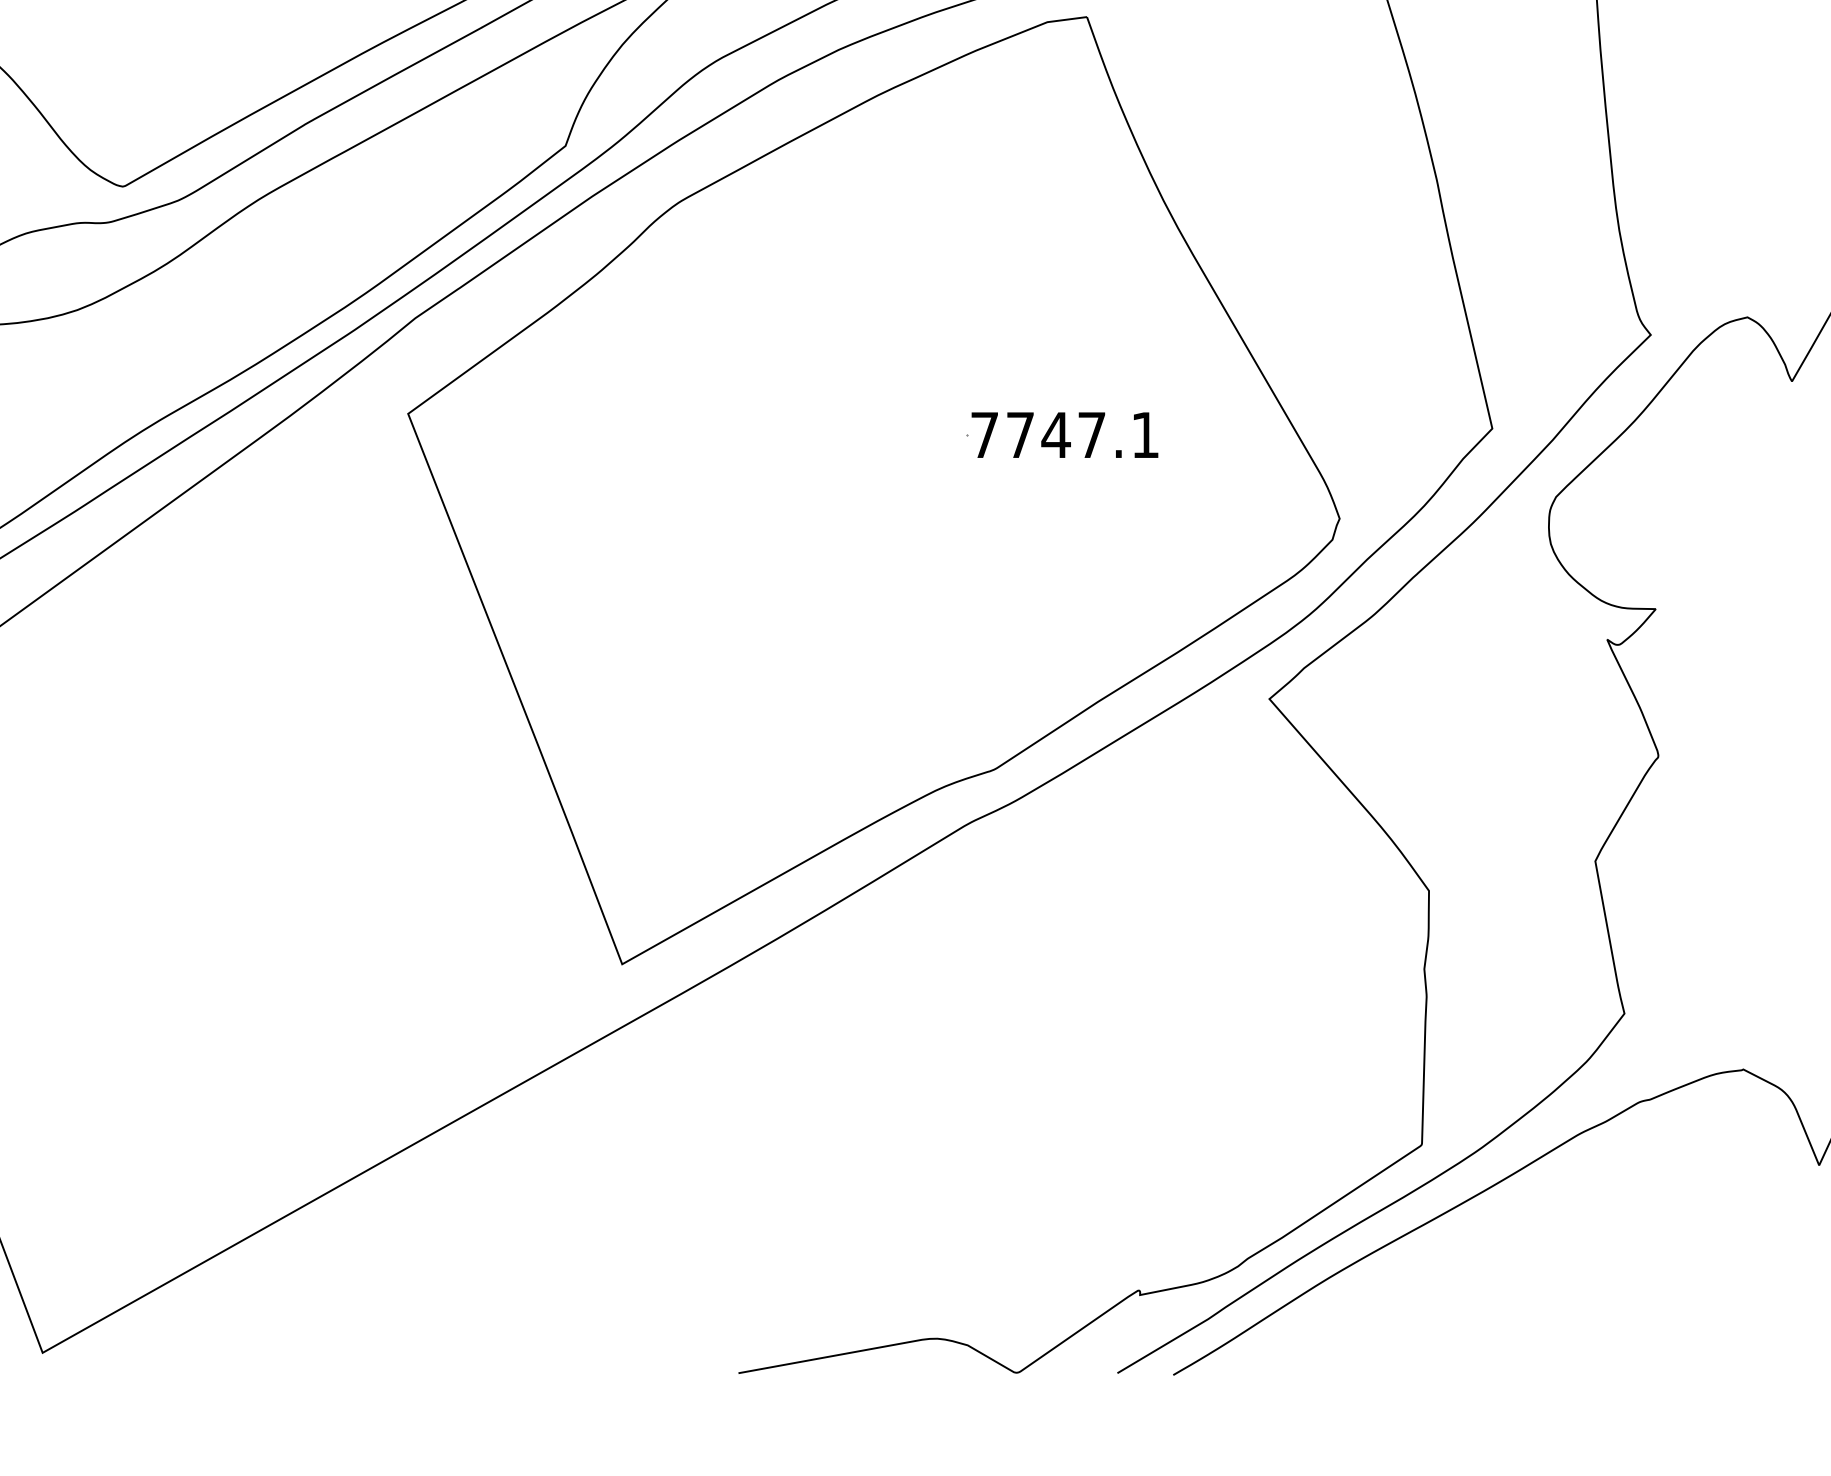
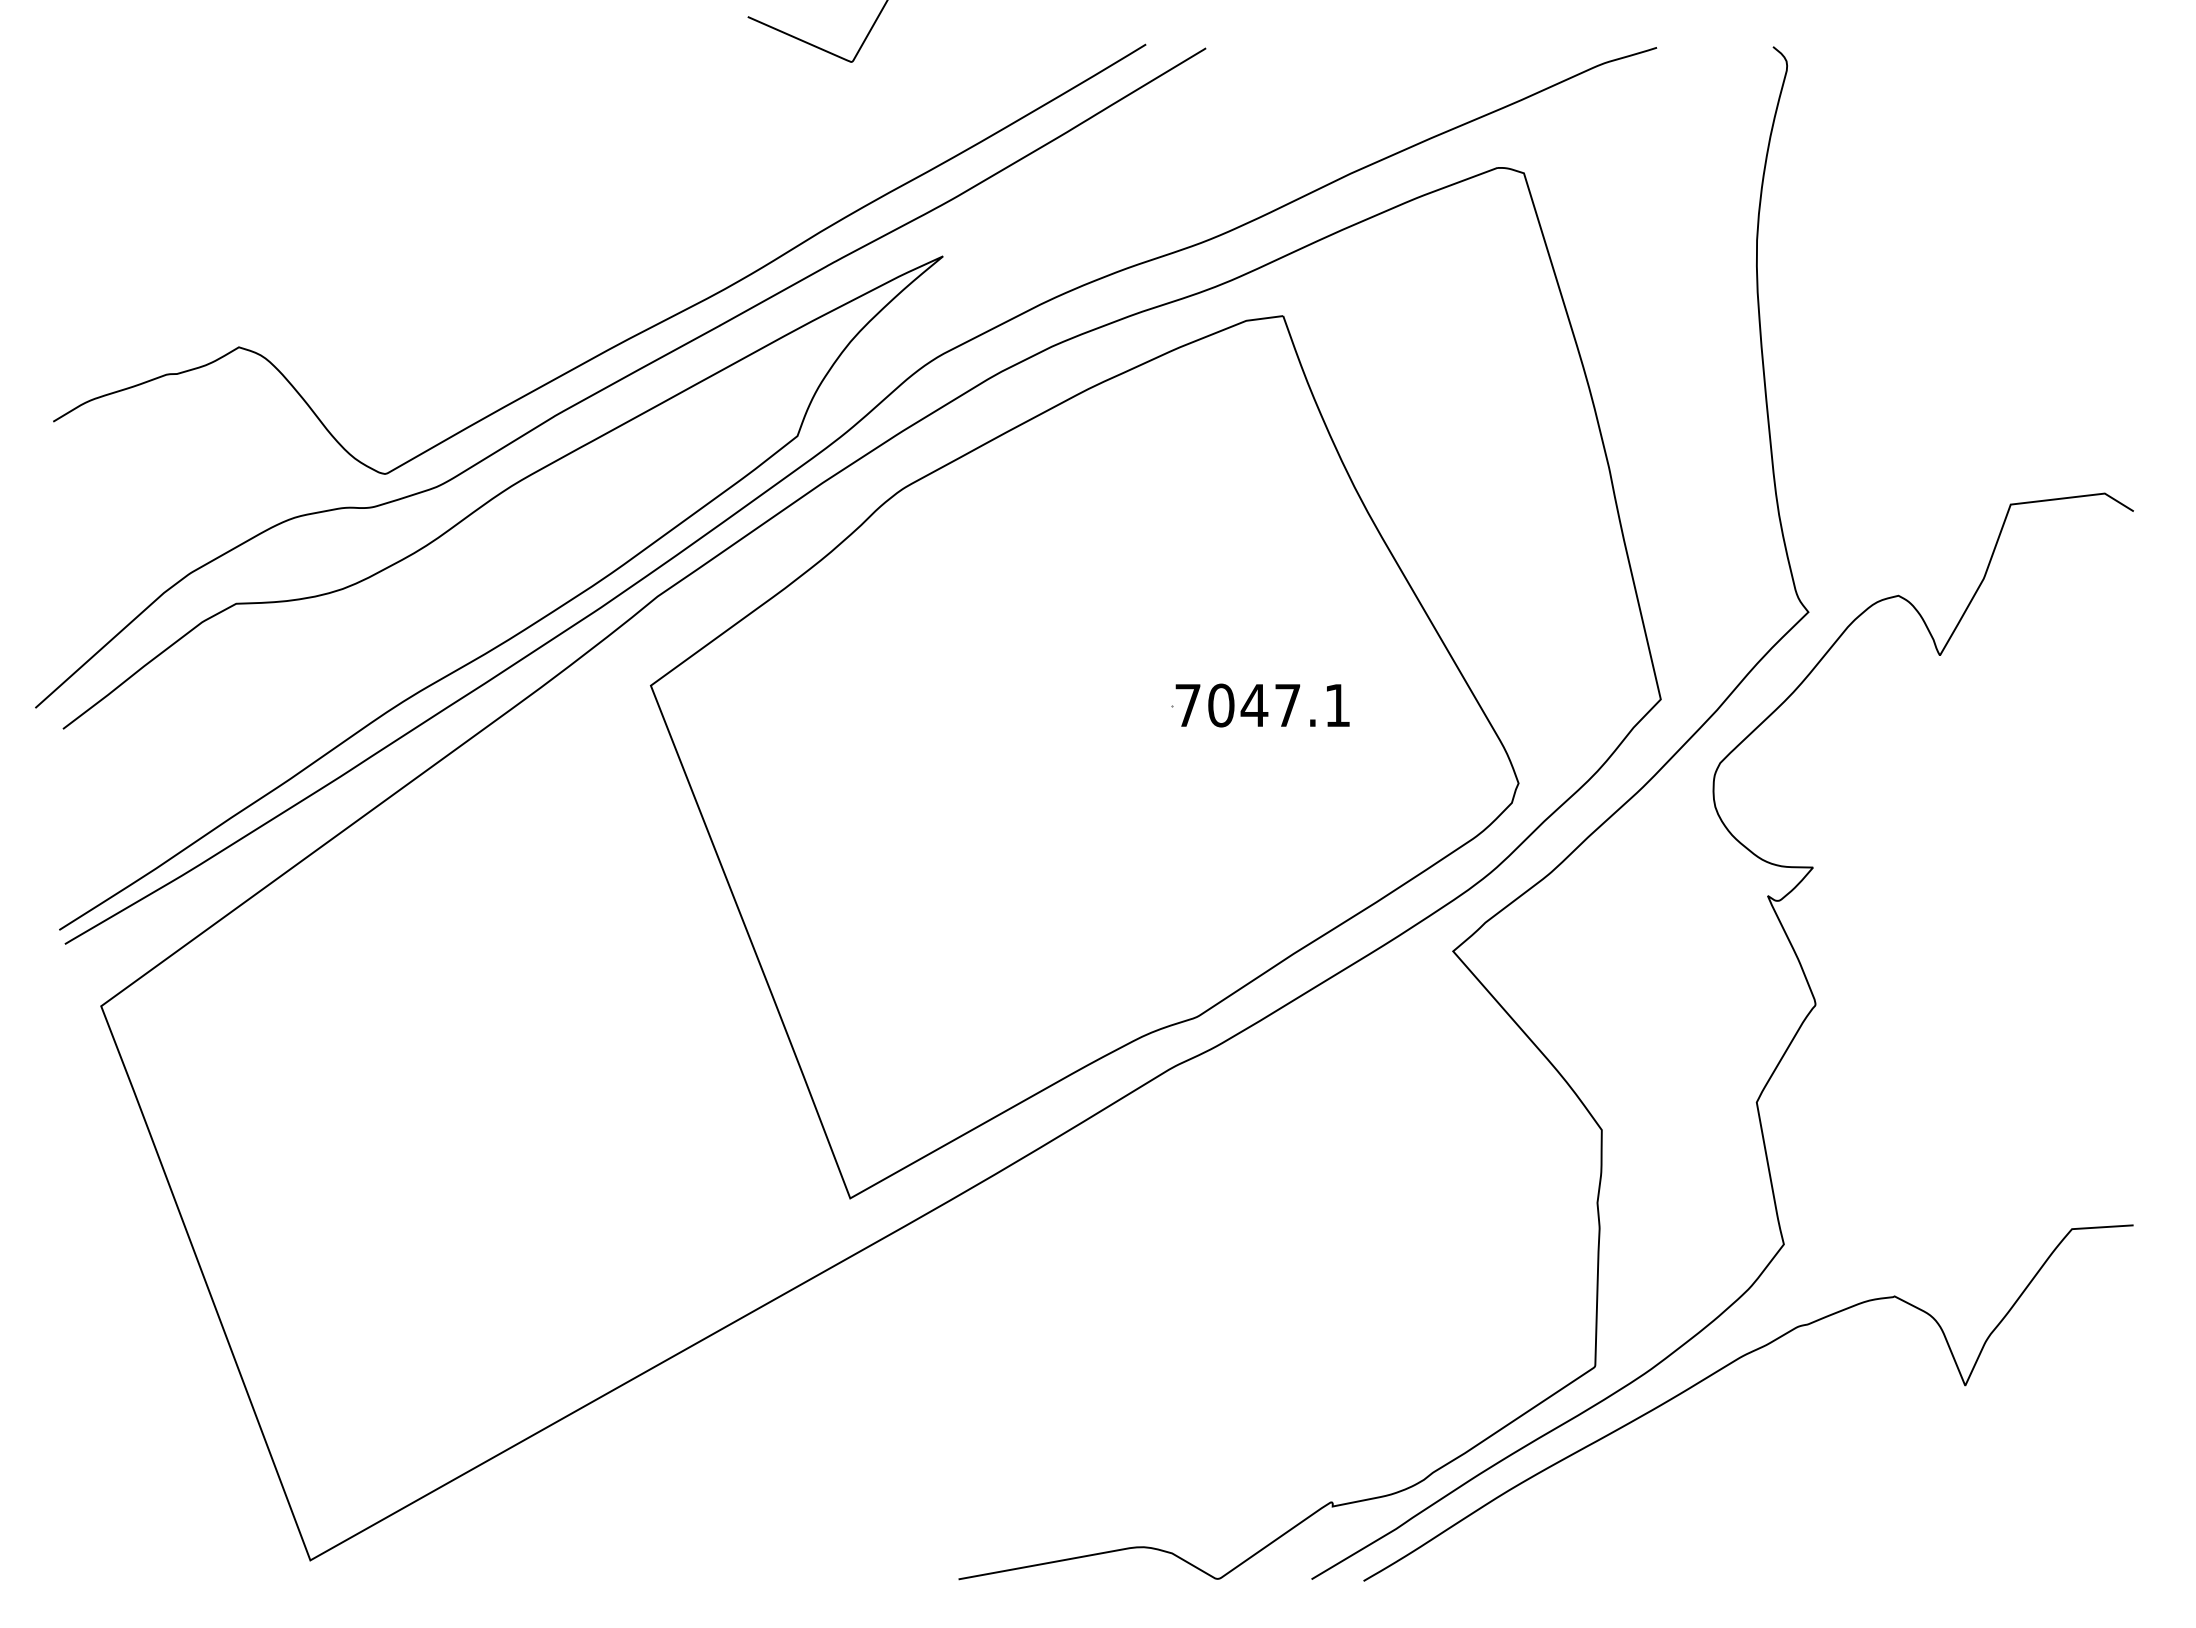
text: (1020, 435) -> (1221, 705), 7747.1 -> 7047.1

